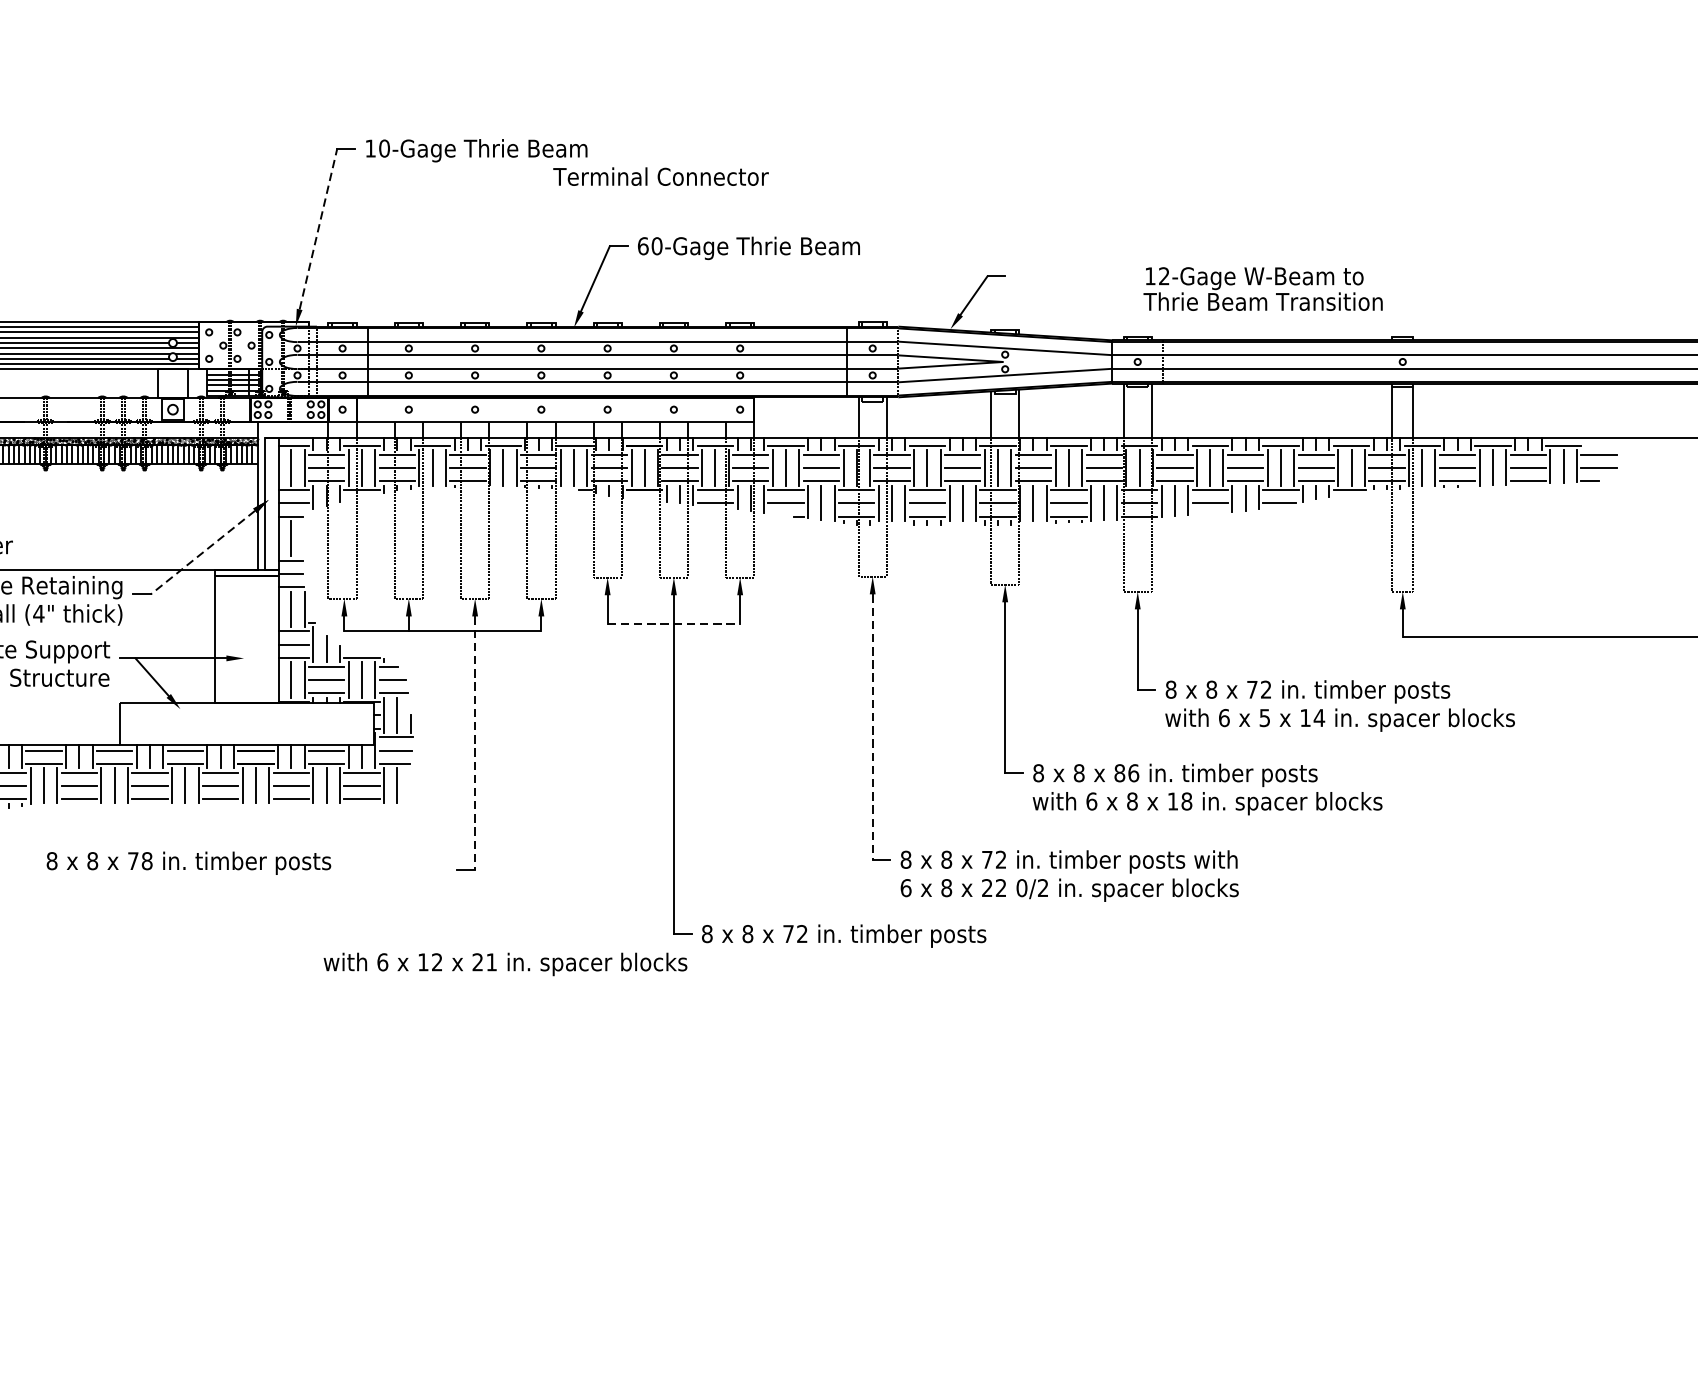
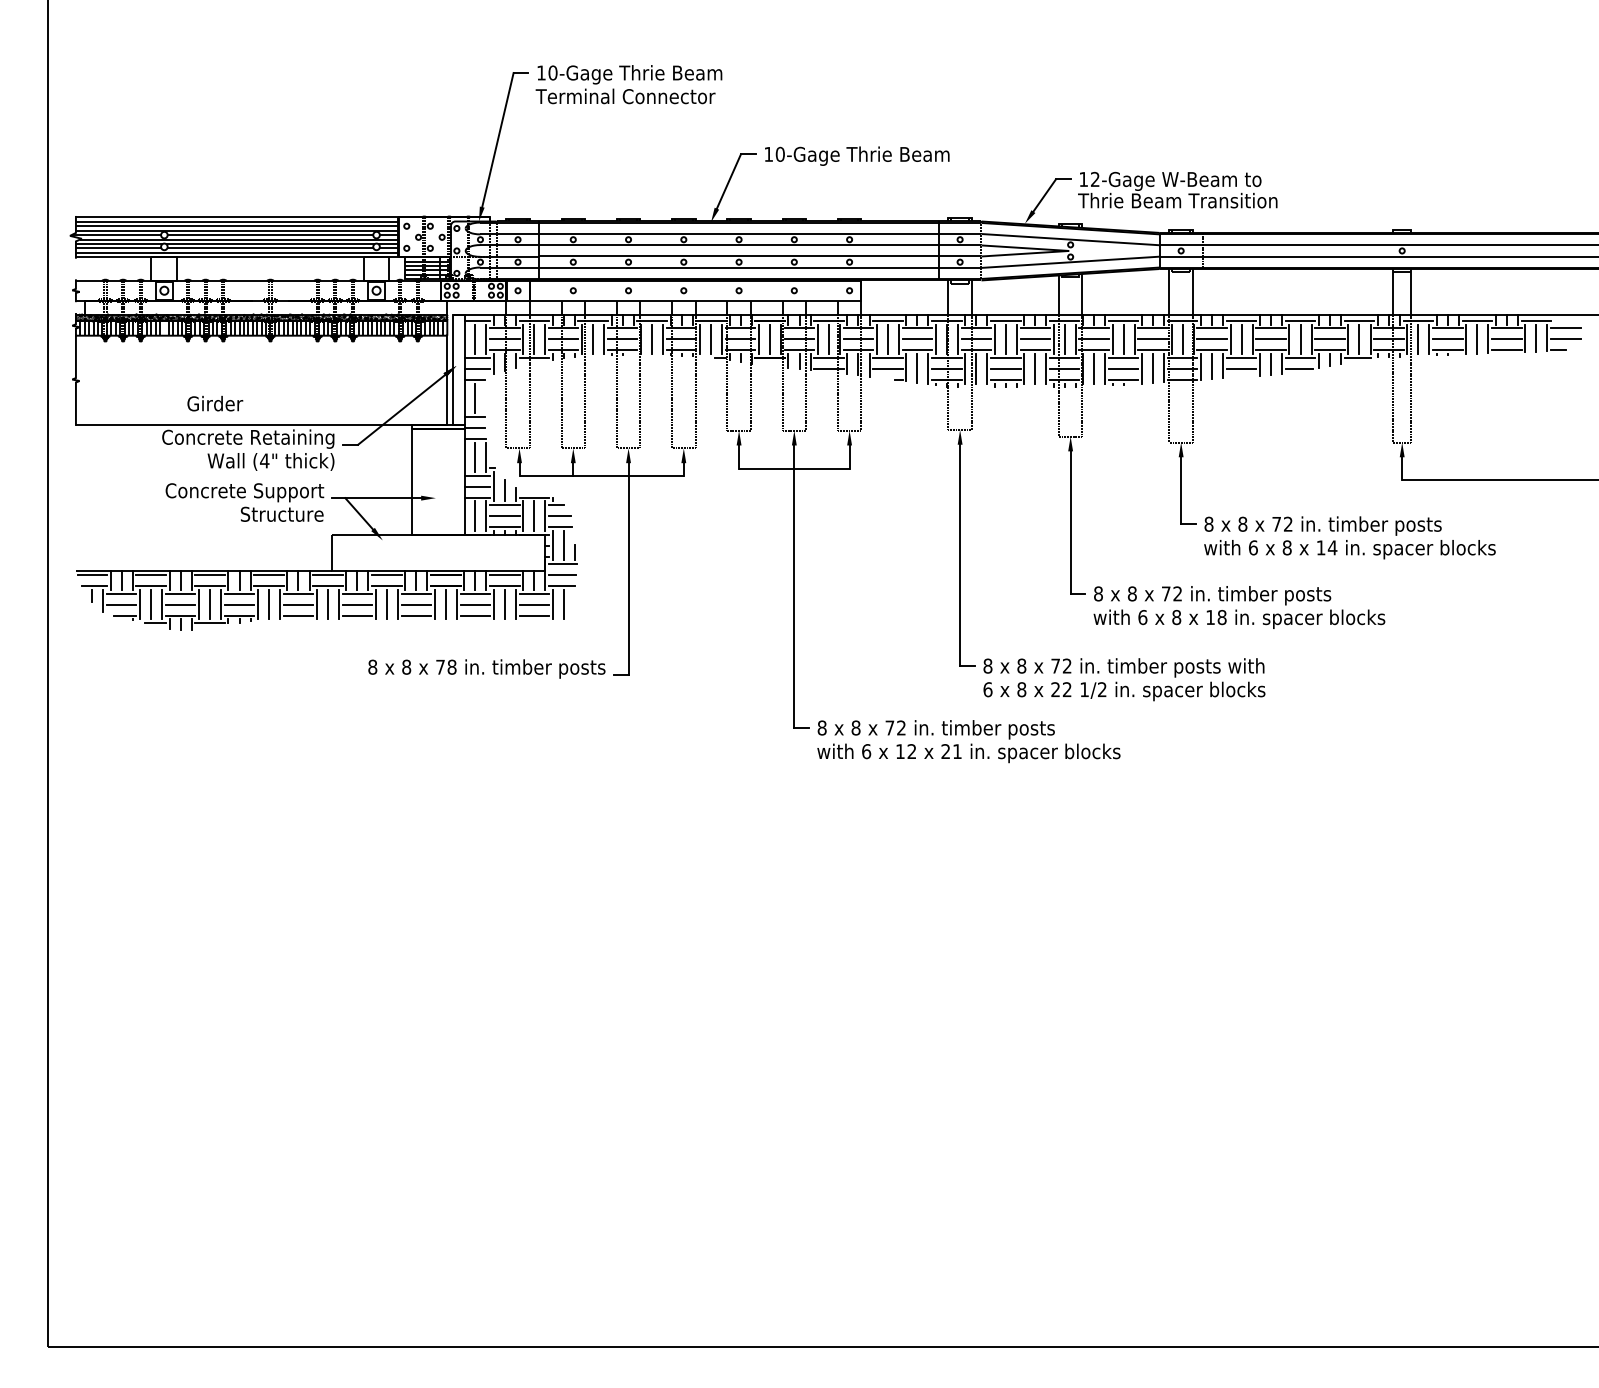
text: (660, 176) -> (625, 96), moved
line: (317, 229) -> (497, 140), dashed -> solid
text: (642, 245) -> (768, 153), 60-Gage -> 10-Gage
text: (1262, 288) -> (1177, 189), moved
line: (202, 552) -> (401, 409), dashed -> solid
line: (674, 624) -> (794, 469), dashed -> solid
text: (1264, 717) -> (1286, 547), 5 -> 8
line: (873, 727) -> (960, 555), dashed -> solid
line: (475, 742) -> (628, 568), dashed -> solid
text: (1126, 772) -> (1171, 593), 86 -> 72
text: (188, 862) -> (486, 668), moved
text: (1021, 887) -> (1084, 689), 0/2 -> 1/2
text: (505, 964) -> (968, 753), moved

